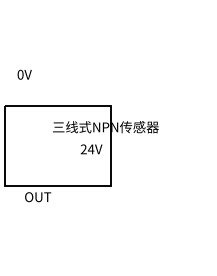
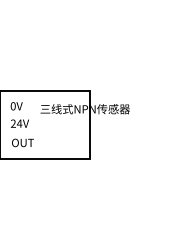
text: (24, 74) -> (16, 106), moved
text: (91, 149) -> (19, 123), moved
text: (38, 197) -> (23, 143), moved

